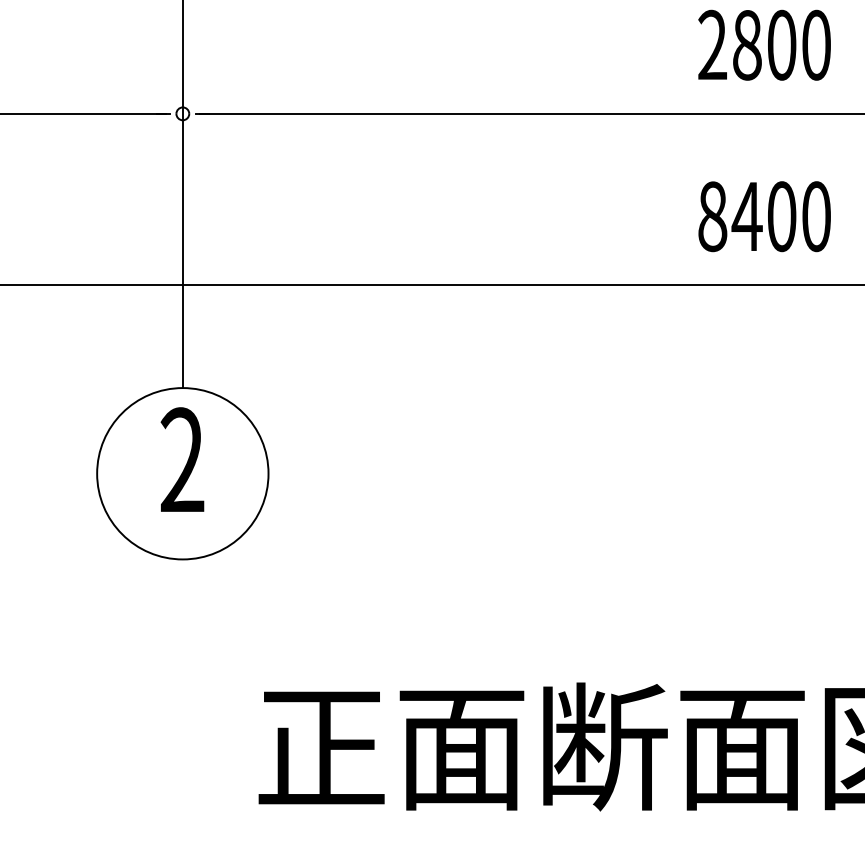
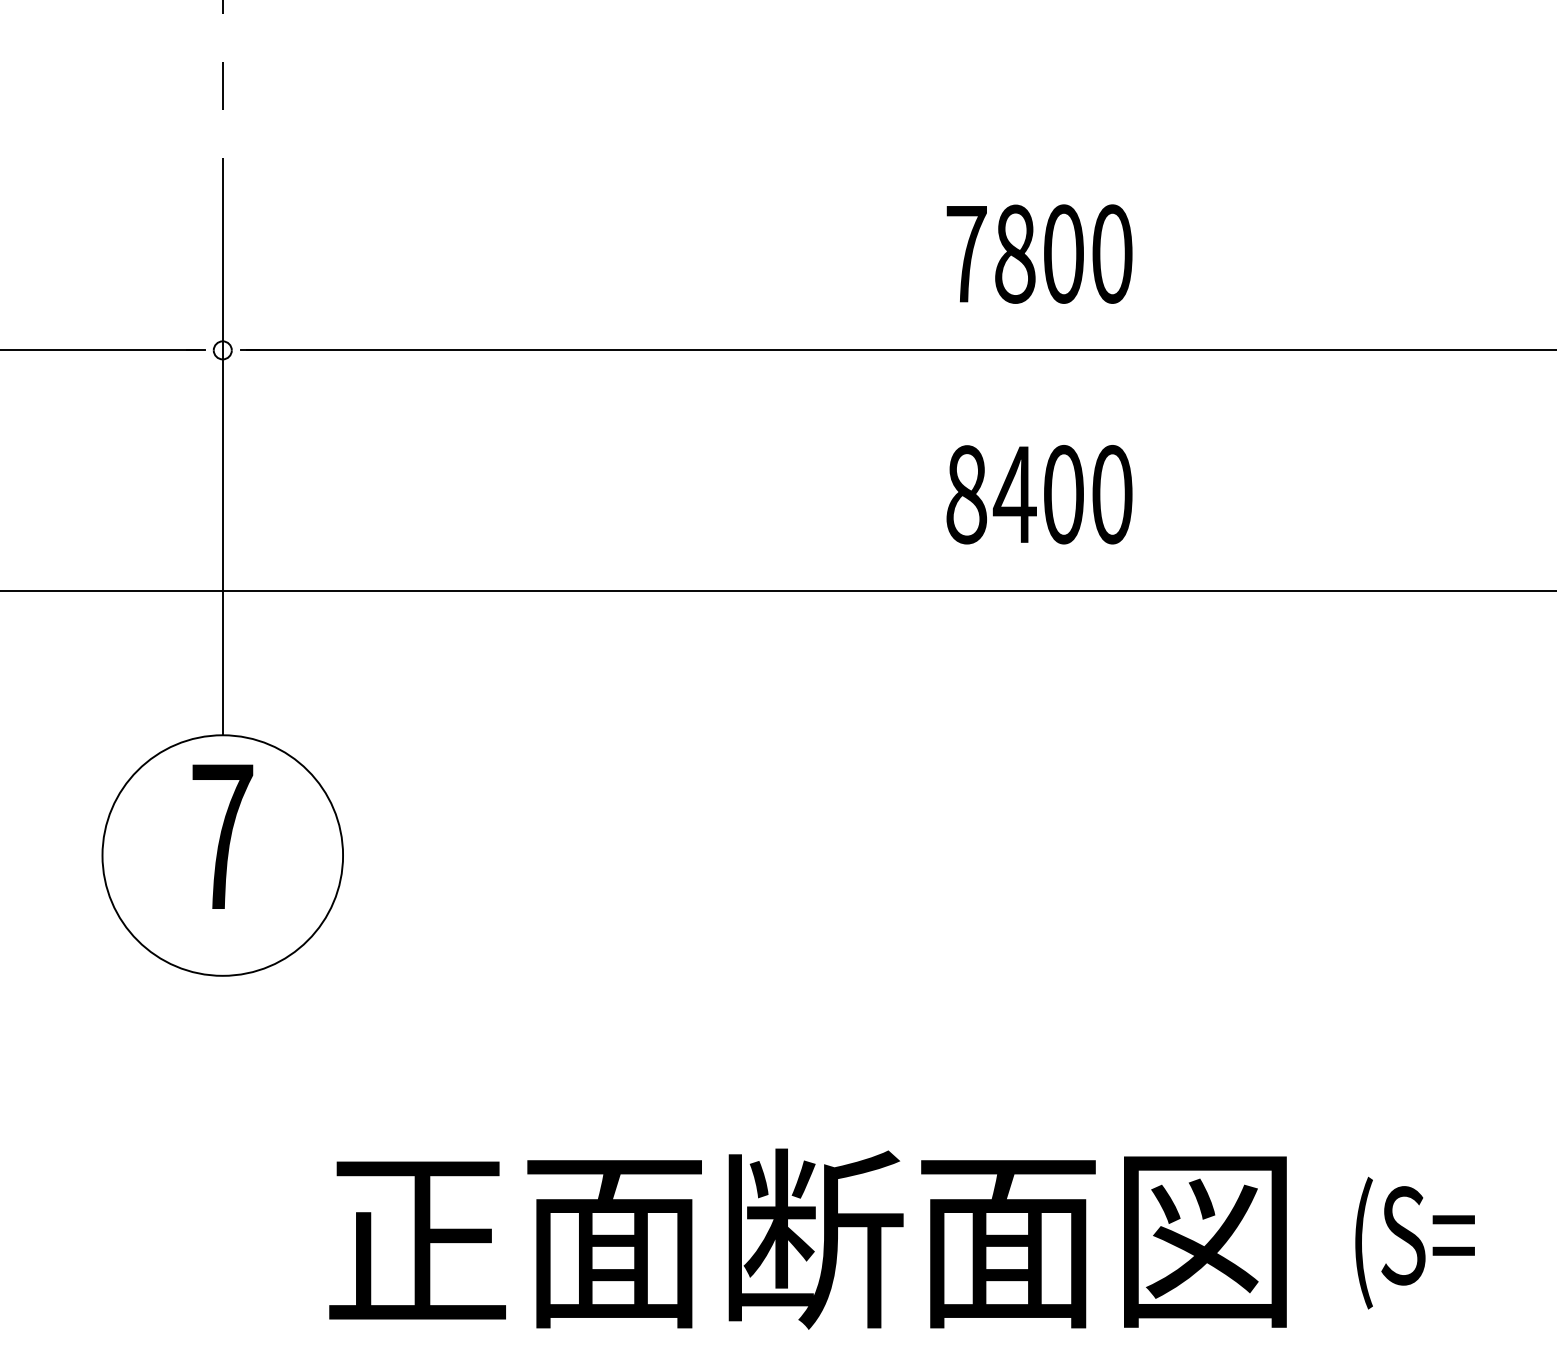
text: (712, 44) -> (966, 253), 2800 -> 7800
text: (182, 459) -> (222, 835), 2 -> 7

